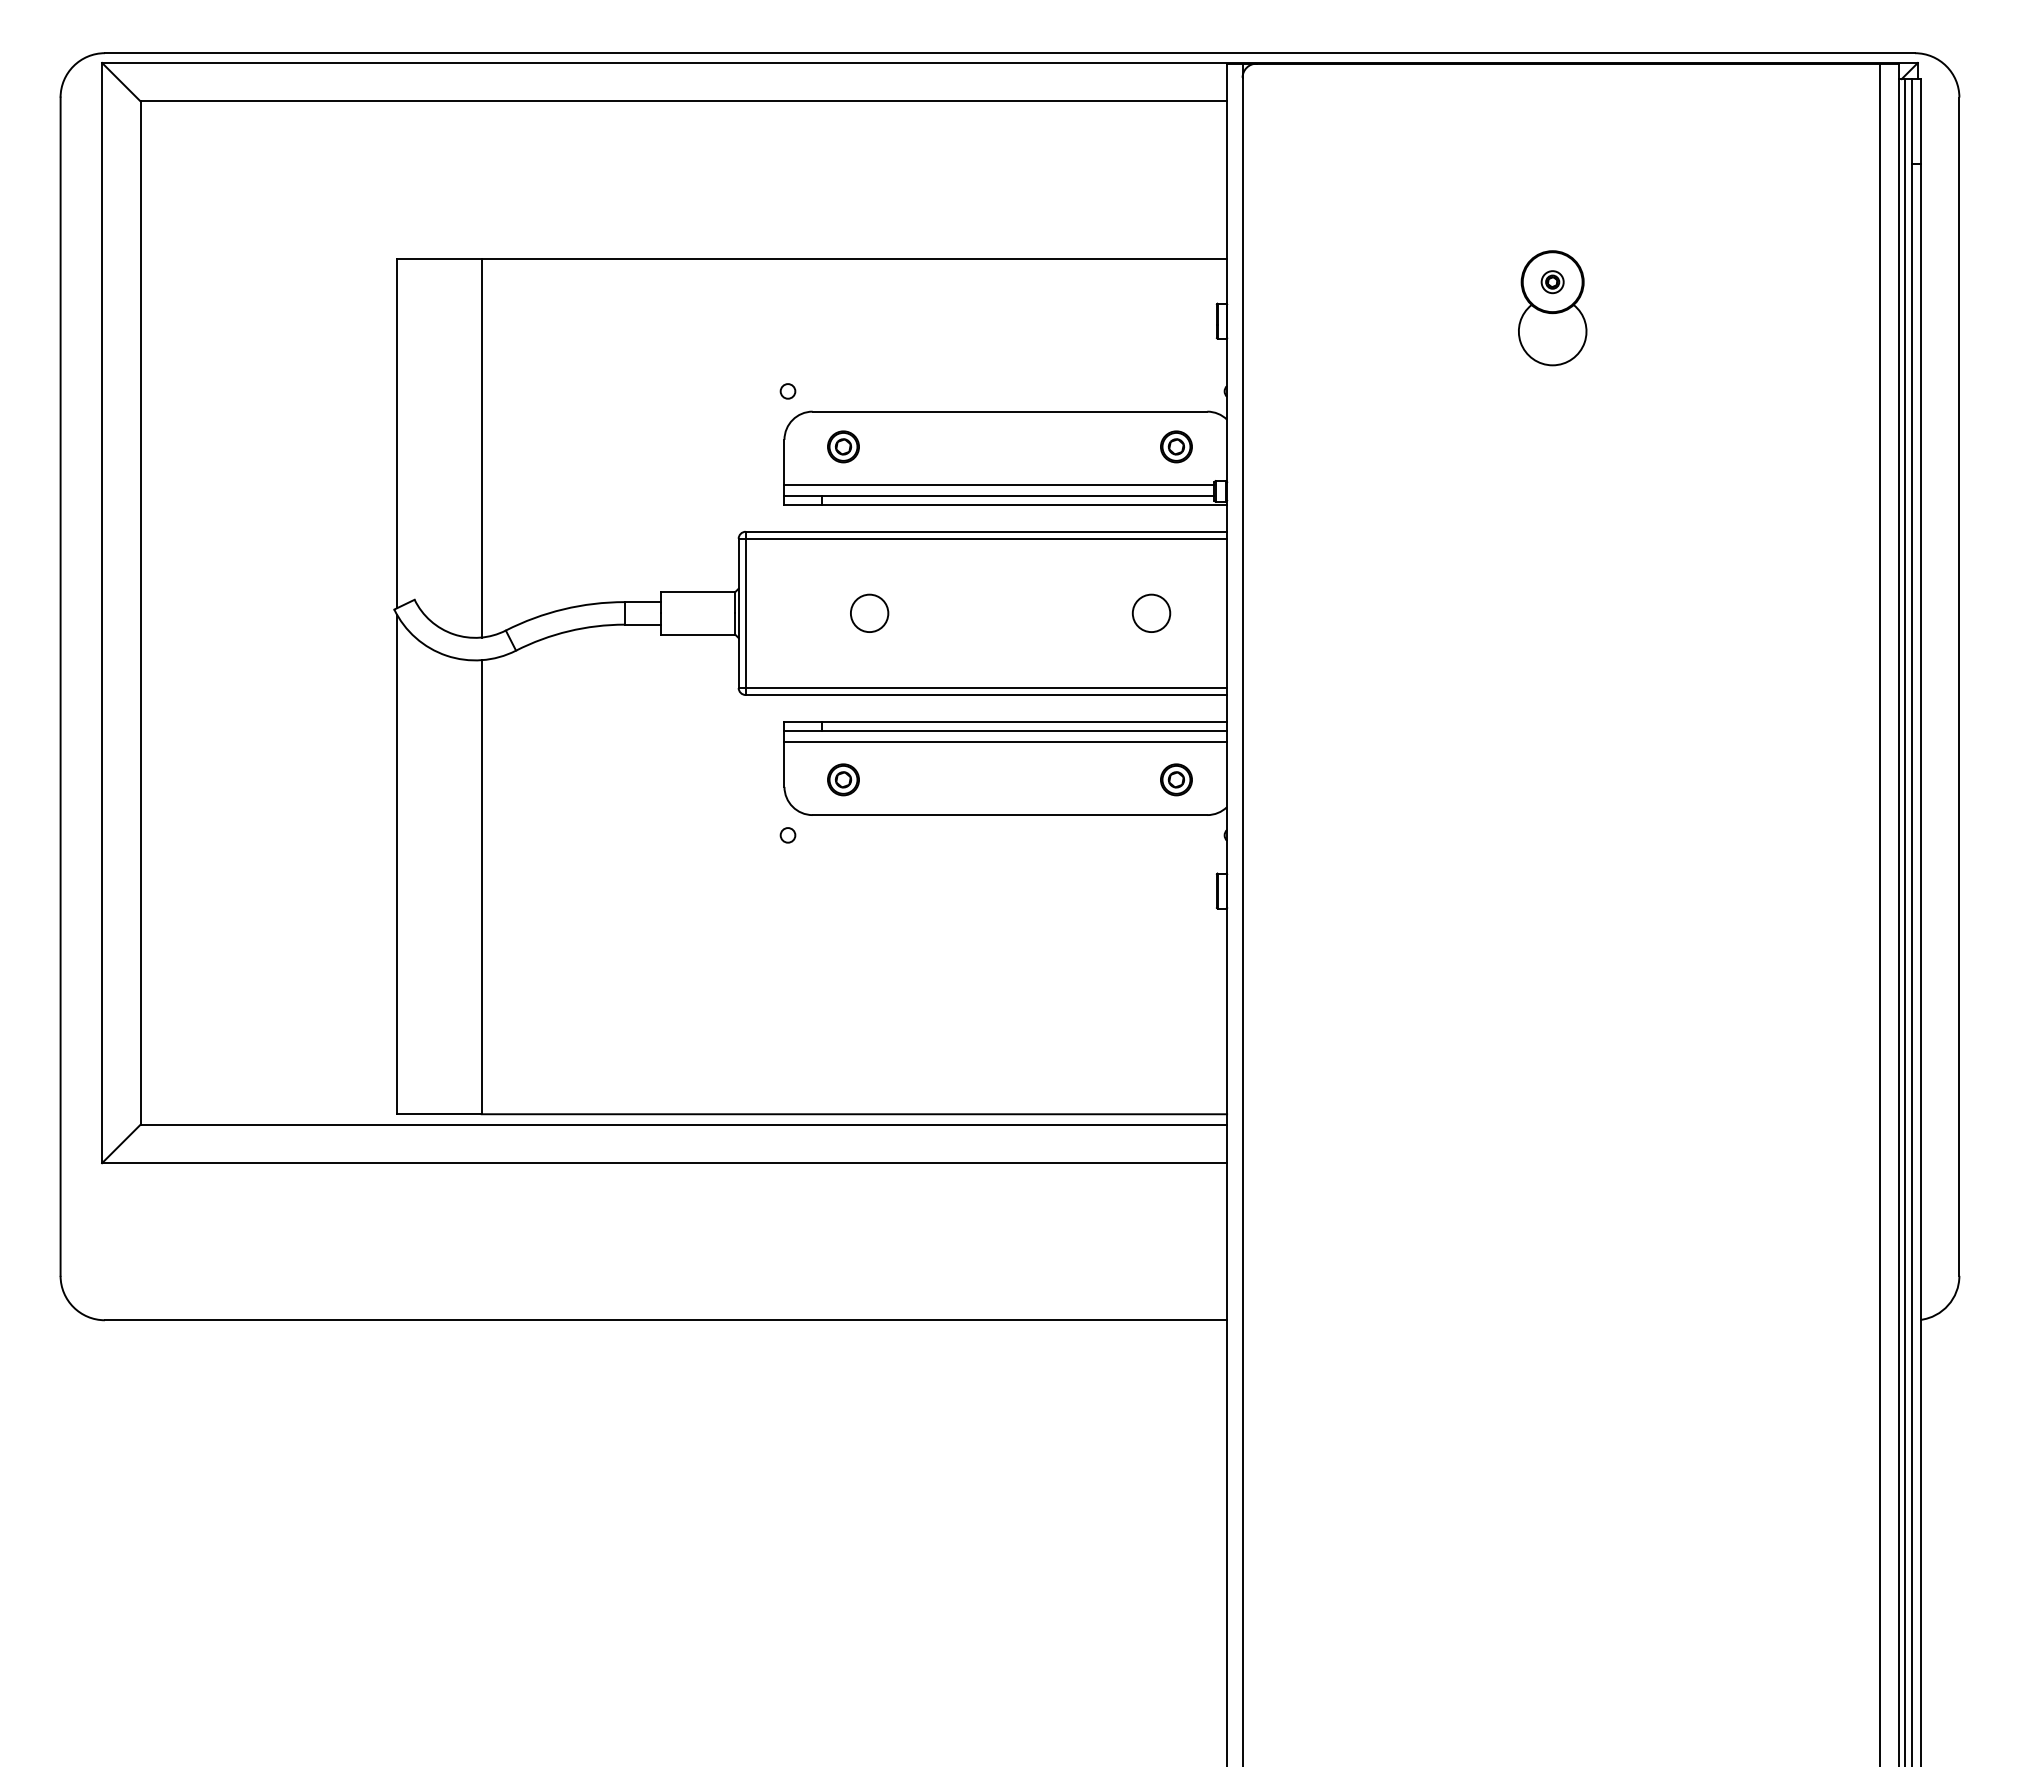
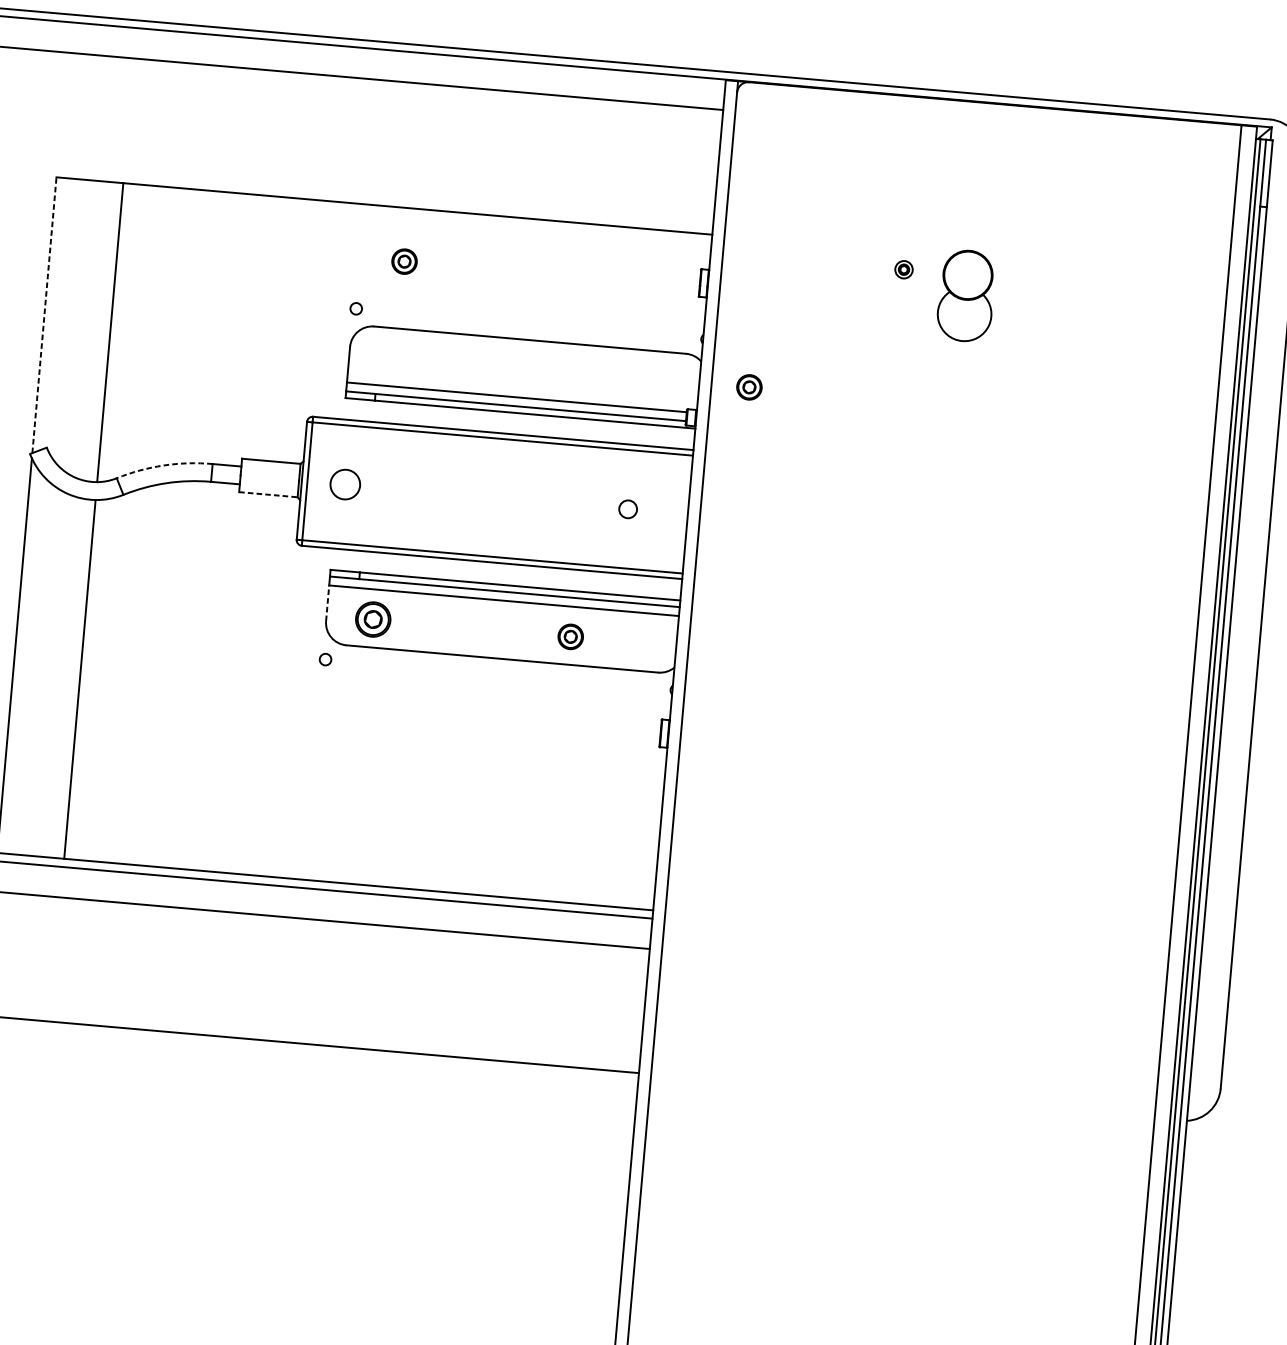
part: (1552, 282) -> (903, 270), moved
line: (397, 433) -> (44, 315), solid -> dashed
part: (843, 446) -> (404, 261), moved
part: (1176, 446) -> (749, 387), moved
arc: (563, 609) -> (163, 465), solid -> dashed
circle: (869, 612) -> (345, 483), moved
circle: (1151, 613) -> (628, 509), size x0.6
line: (698, 634) -> (268, 494), solid -> dashed
line: (784, 764) -> (327, 603), solid -> dashed
part: (843, 779) -> (373, 619), size x1.4
part: (1176, 779) -> (570, 636), moved

